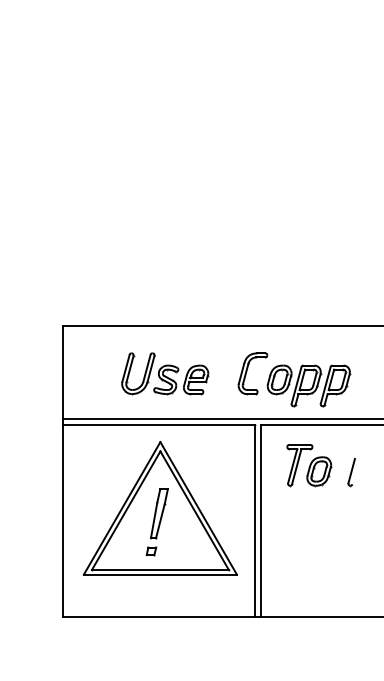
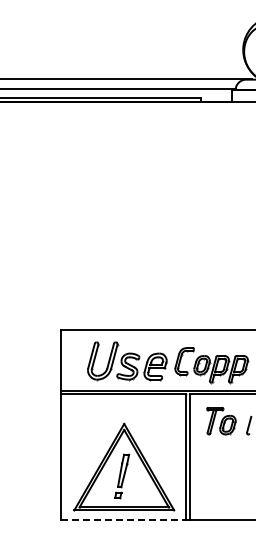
part: (165, 374) -> (127, 361), size x1.4
part: (160, 507) -> (124, 466), moved
line: (159, 616) -> (123, 519), solid -> dashed

